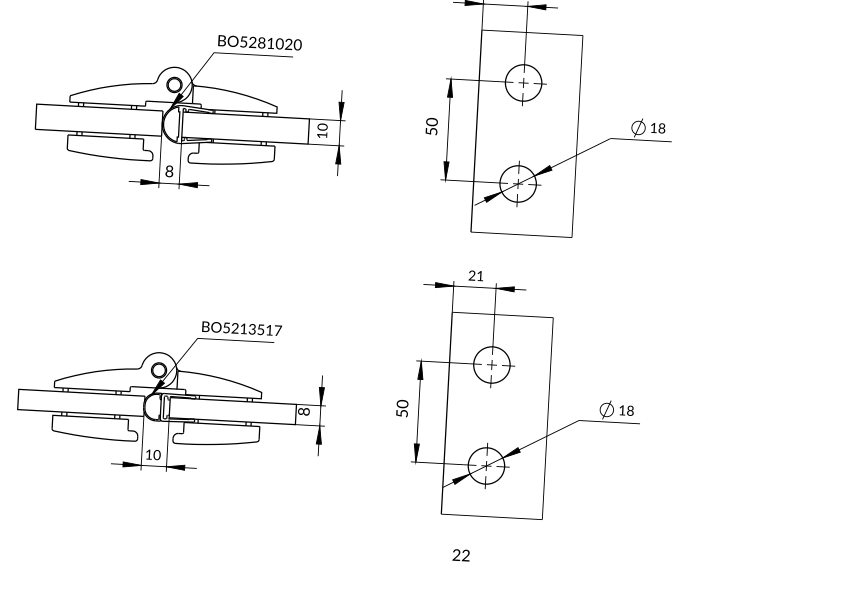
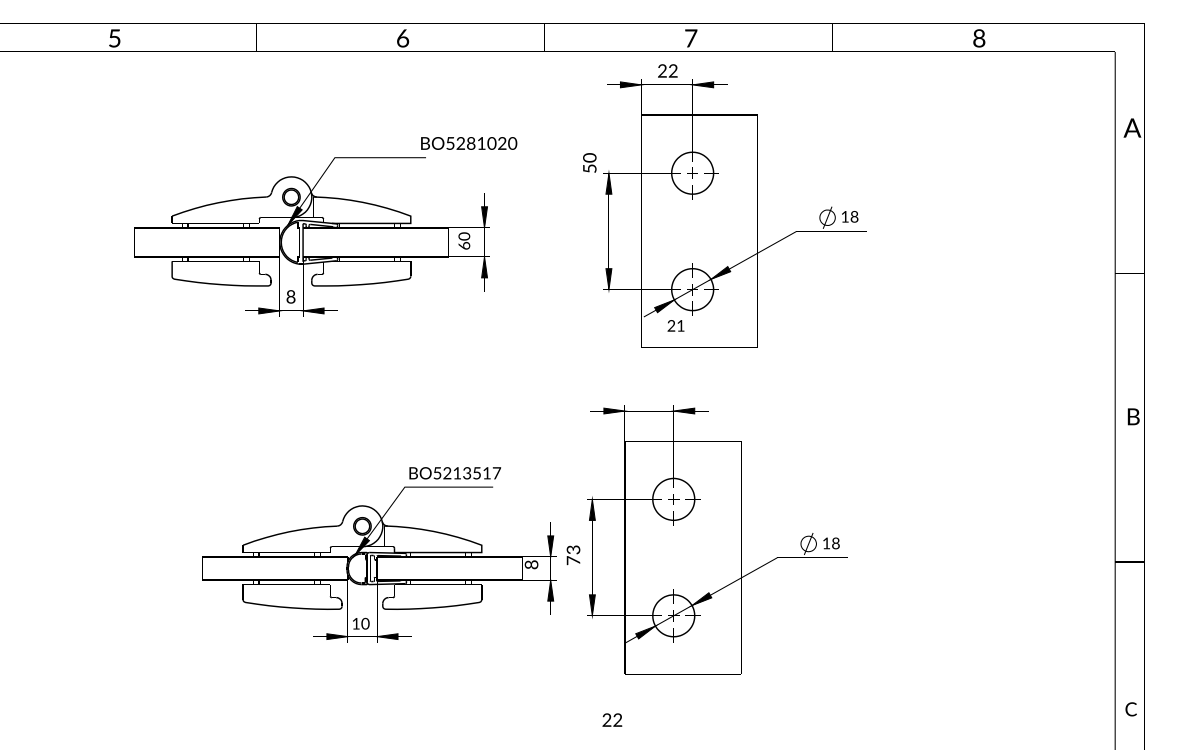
text: (260, 42) -> (469, 143), moved
text: (431, 126) -> (589, 162), moved
text: (322, 134) -> (464, 245), 10 -> 60
text: (475, 275) -> (675, 325), moved
text: (172, 395) -> (379, 554), moved
text: (402, 408) -> (573, 555), 50 -> 73
text: (461, 554) -> (612, 719), moved

